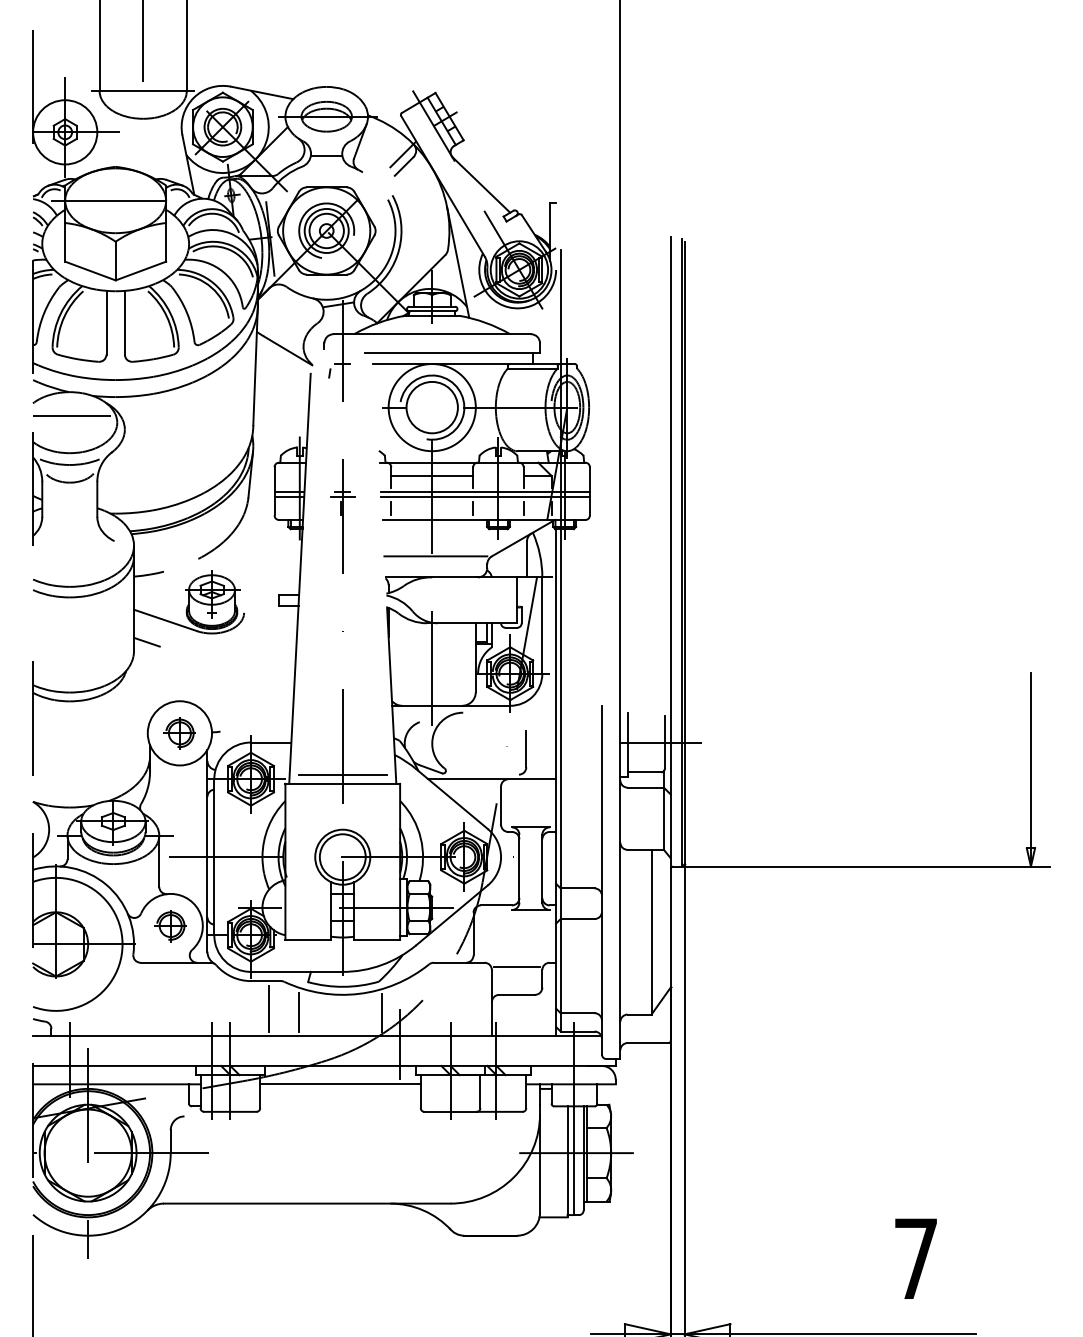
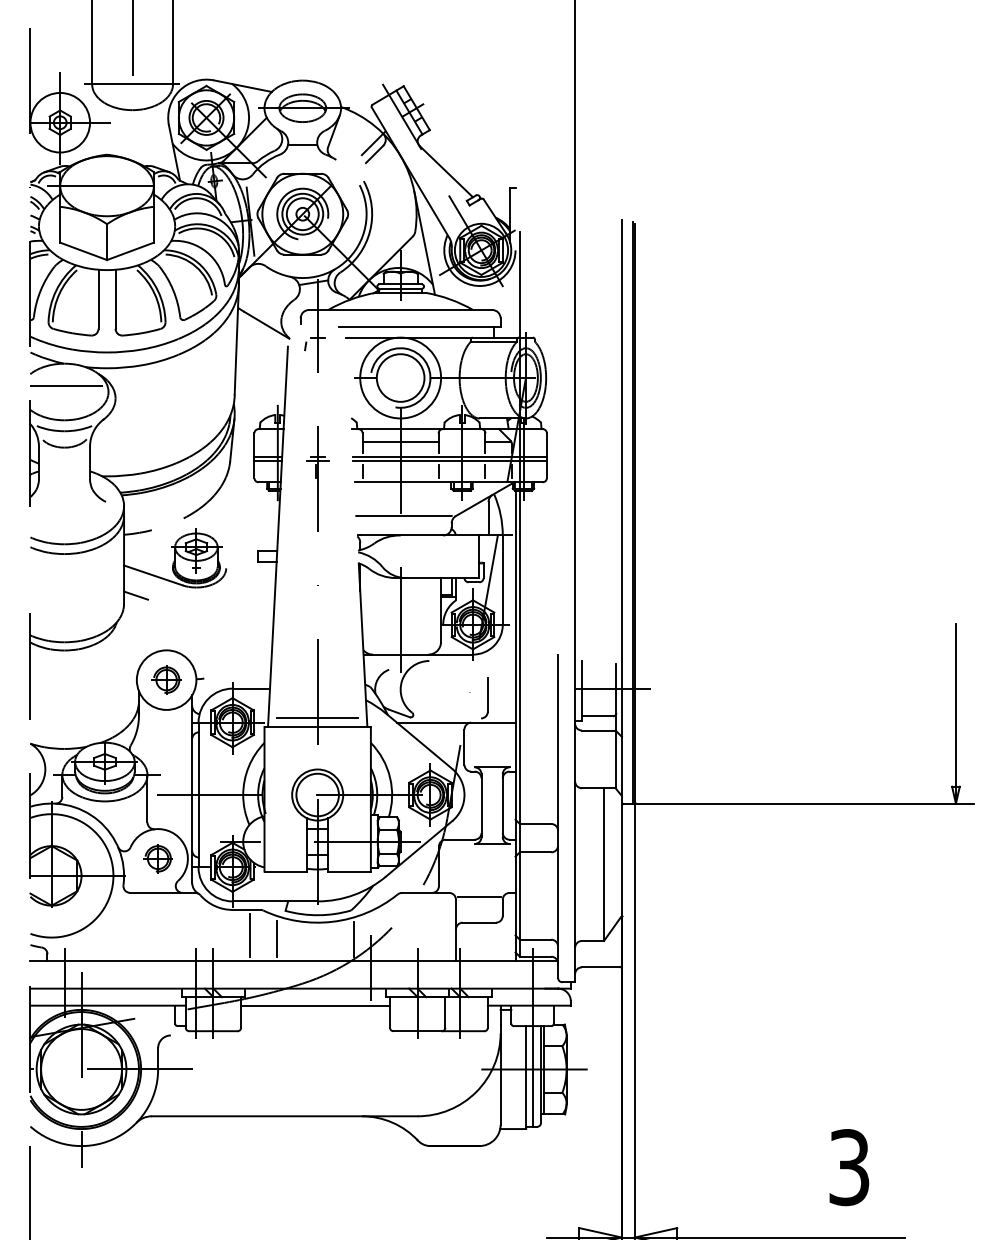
text: (916, 1258) -> (849, 1167), 7 -> 3

